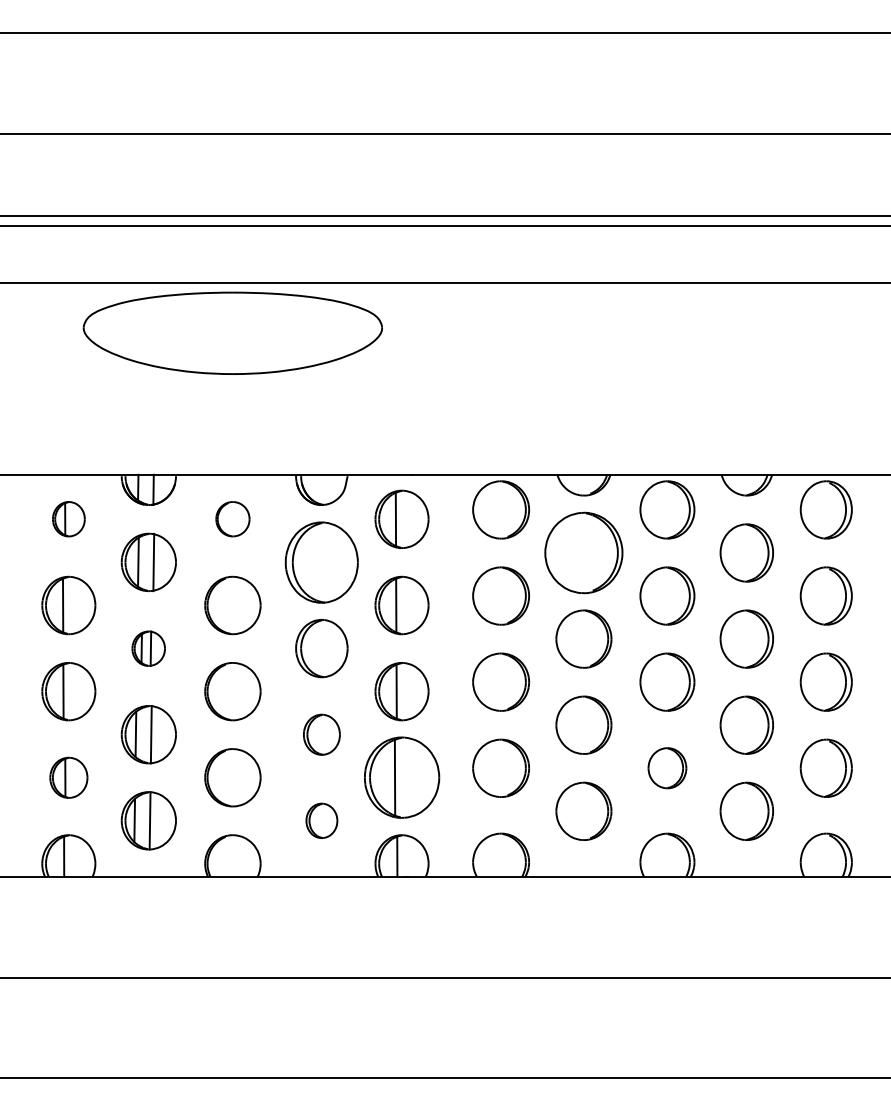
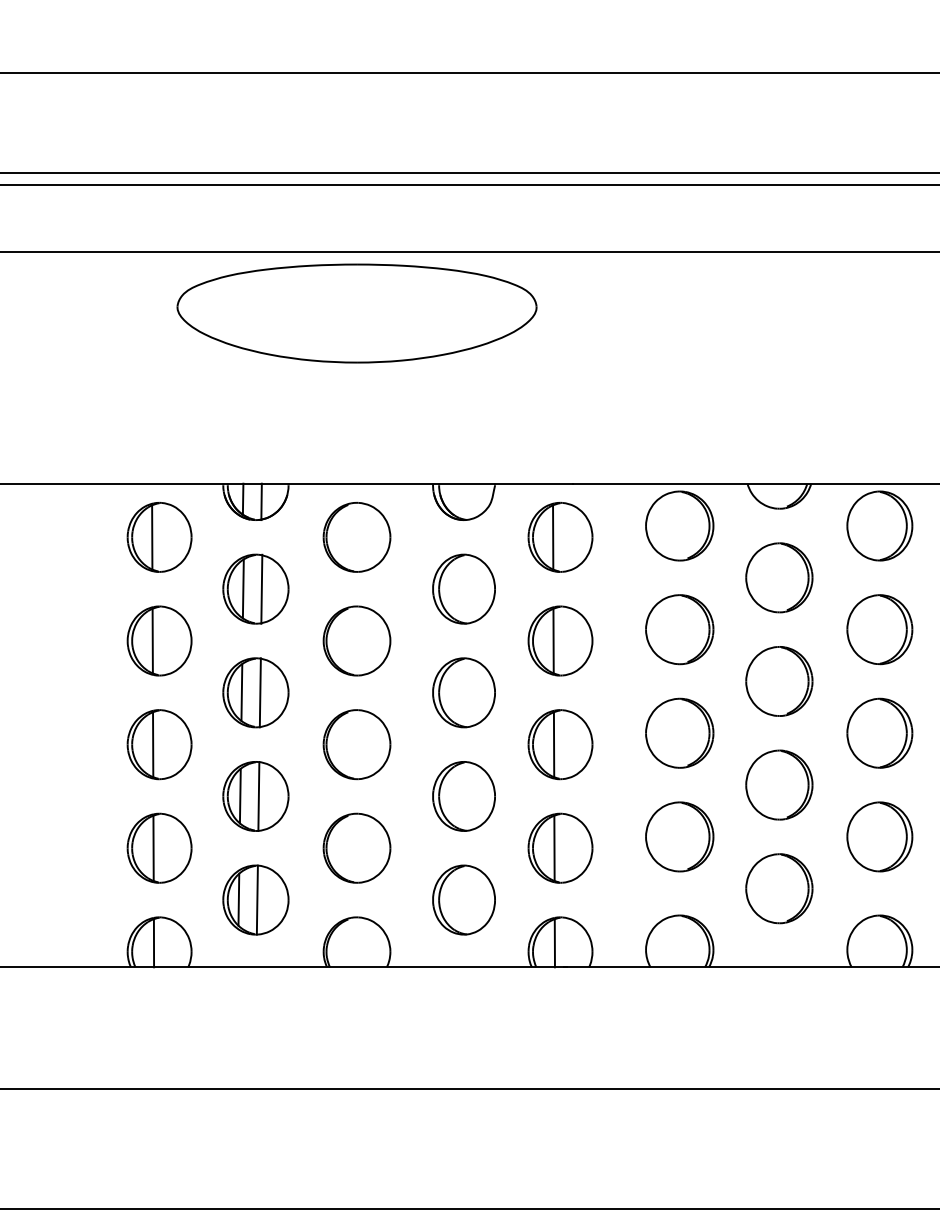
part: (68, 518) -> (159, 536), size x1.67
part: (232, 518) -> (356, 536), size x1.67
part: (583, 552) -> (778, 577), size x0.71
part: (321, 561) -> (463, 588), size x0.71
part: (148, 648) -> (255, 692), size x1.67
part: (321, 734) -> (463, 796), size x1.43
part: (667, 767) -> (879, 835), size x1.43
part: (68, 777) -> (159, 847), size x1.43
part: (401, 777) -> (559, 847), size x0.71
part: (321, 820) -> (463, 899), size x1.67

